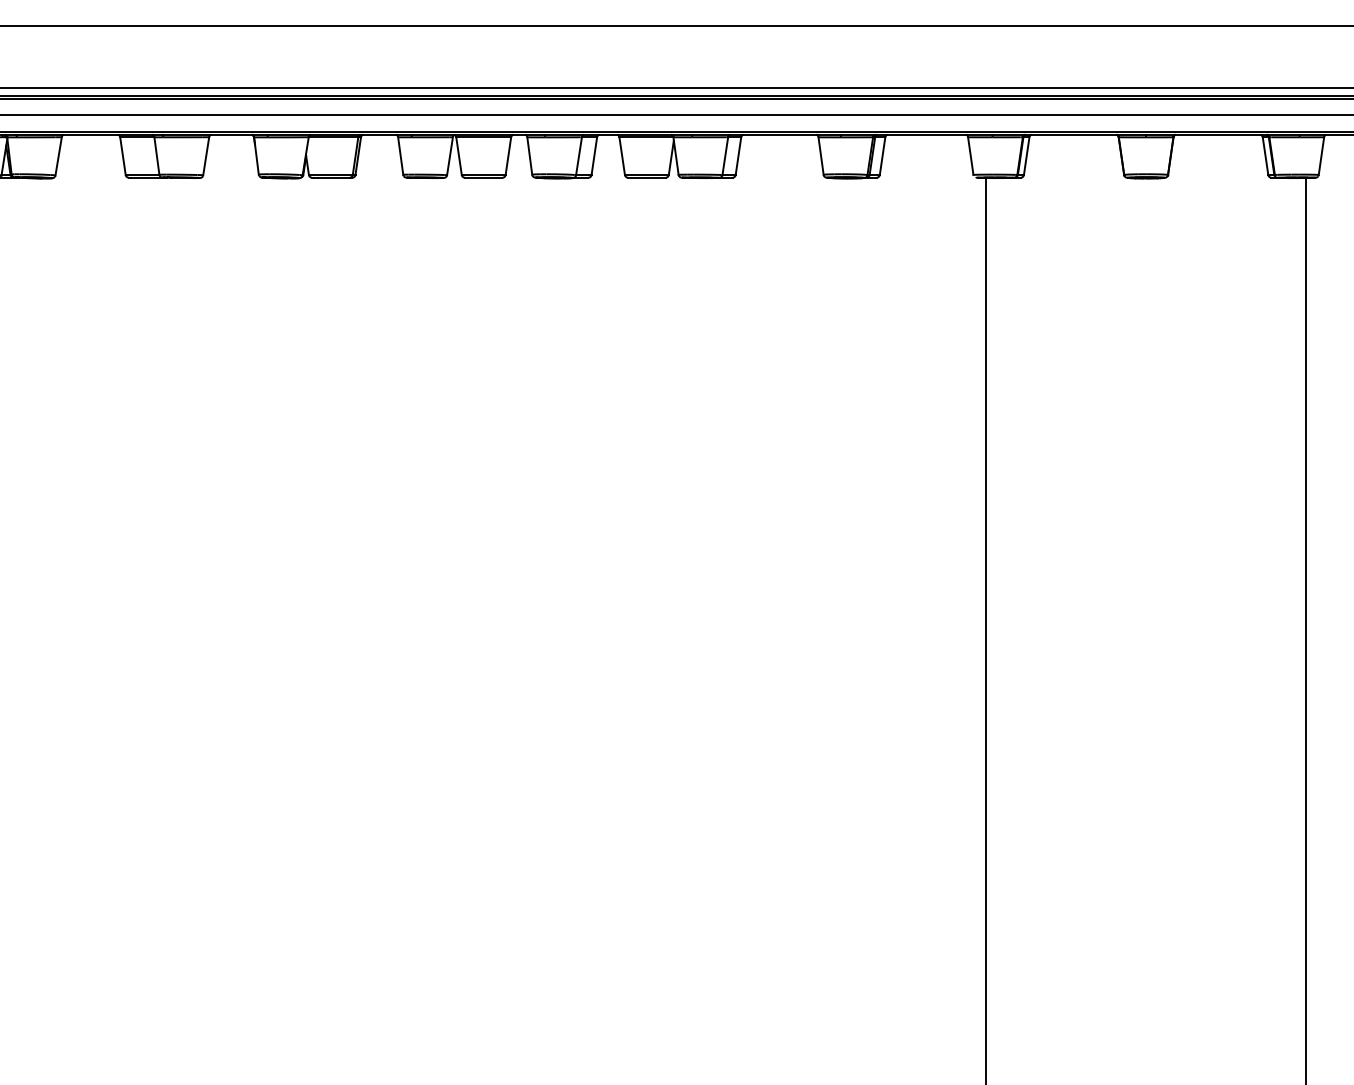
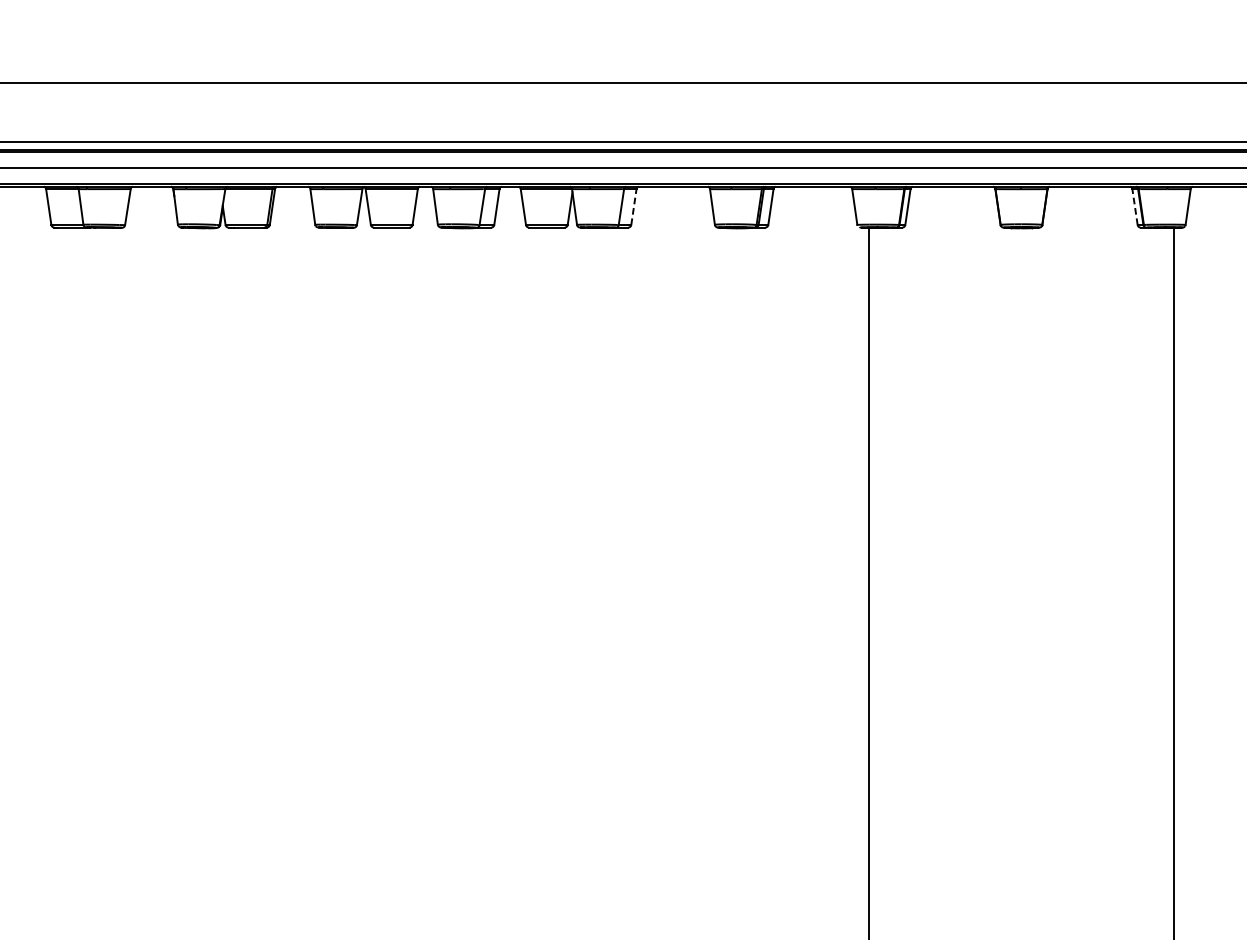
line: (738, 155) -> (633, 206), solid -> dashed
line: (1265, 155) -> (1134, 206), solid -> dashed

